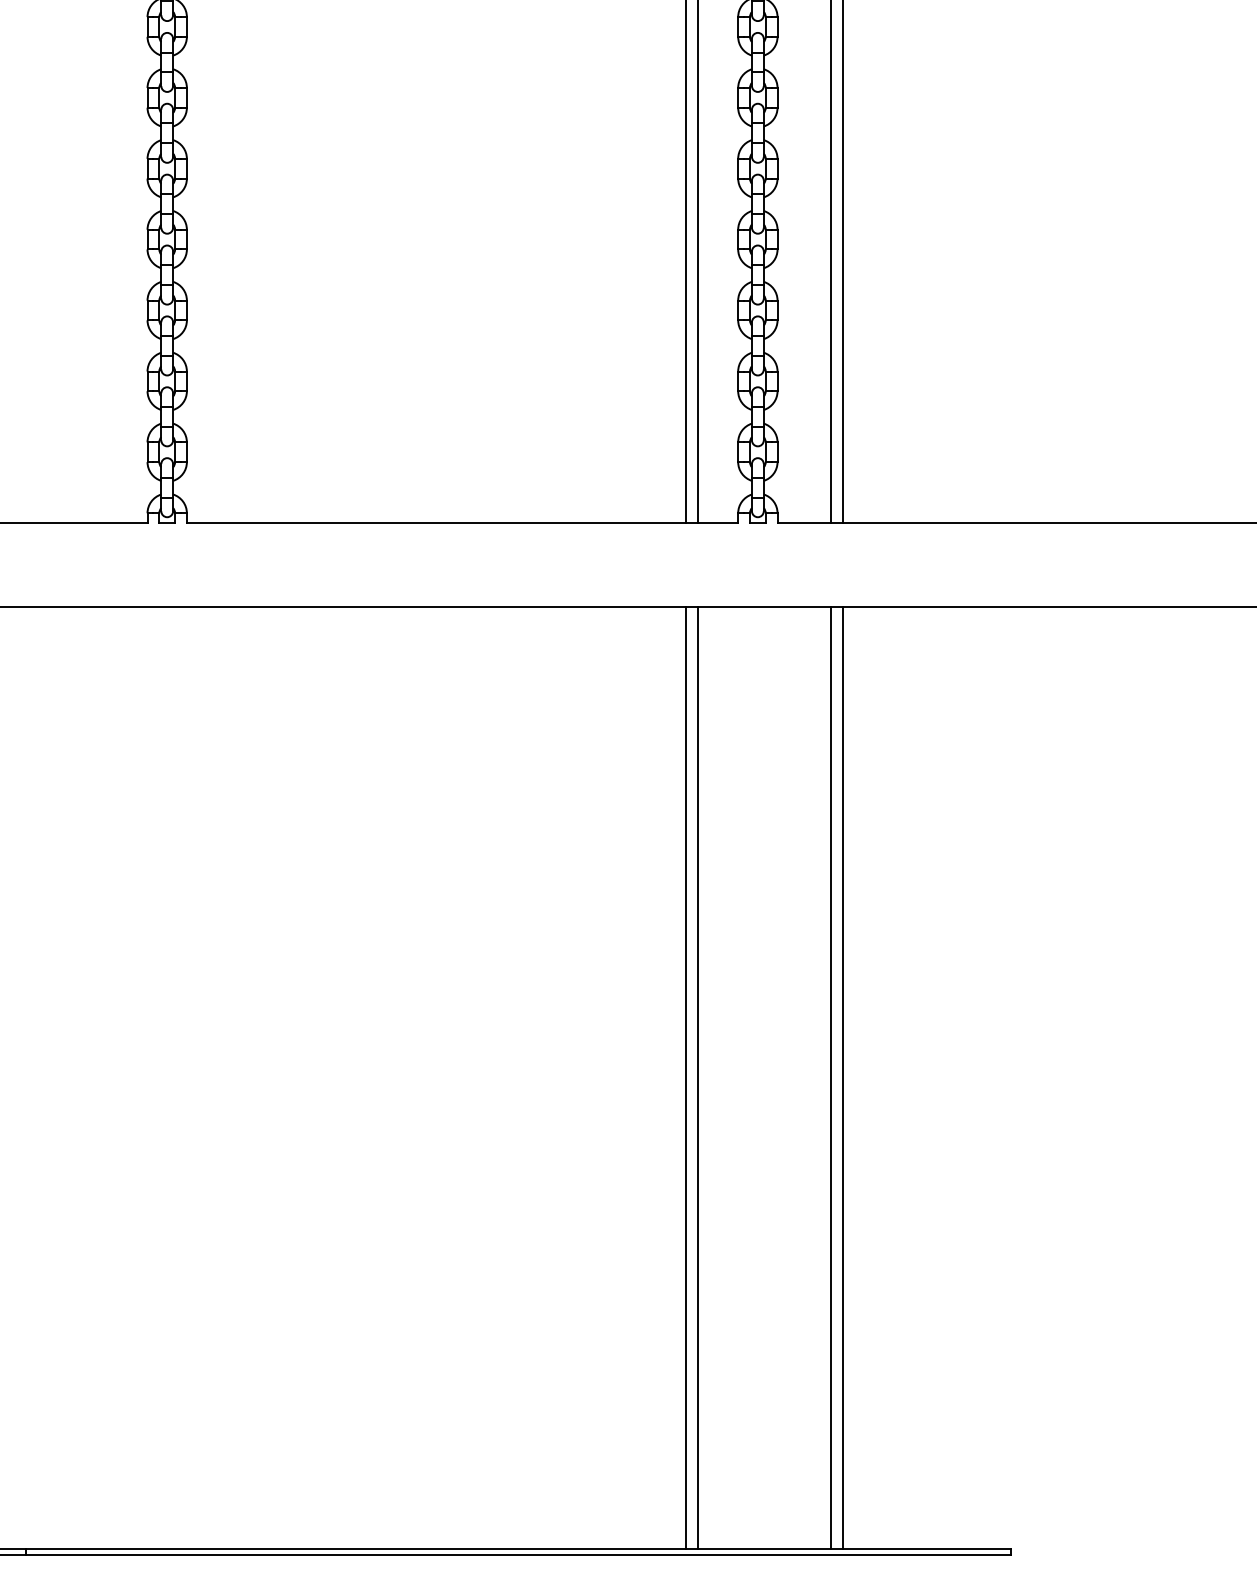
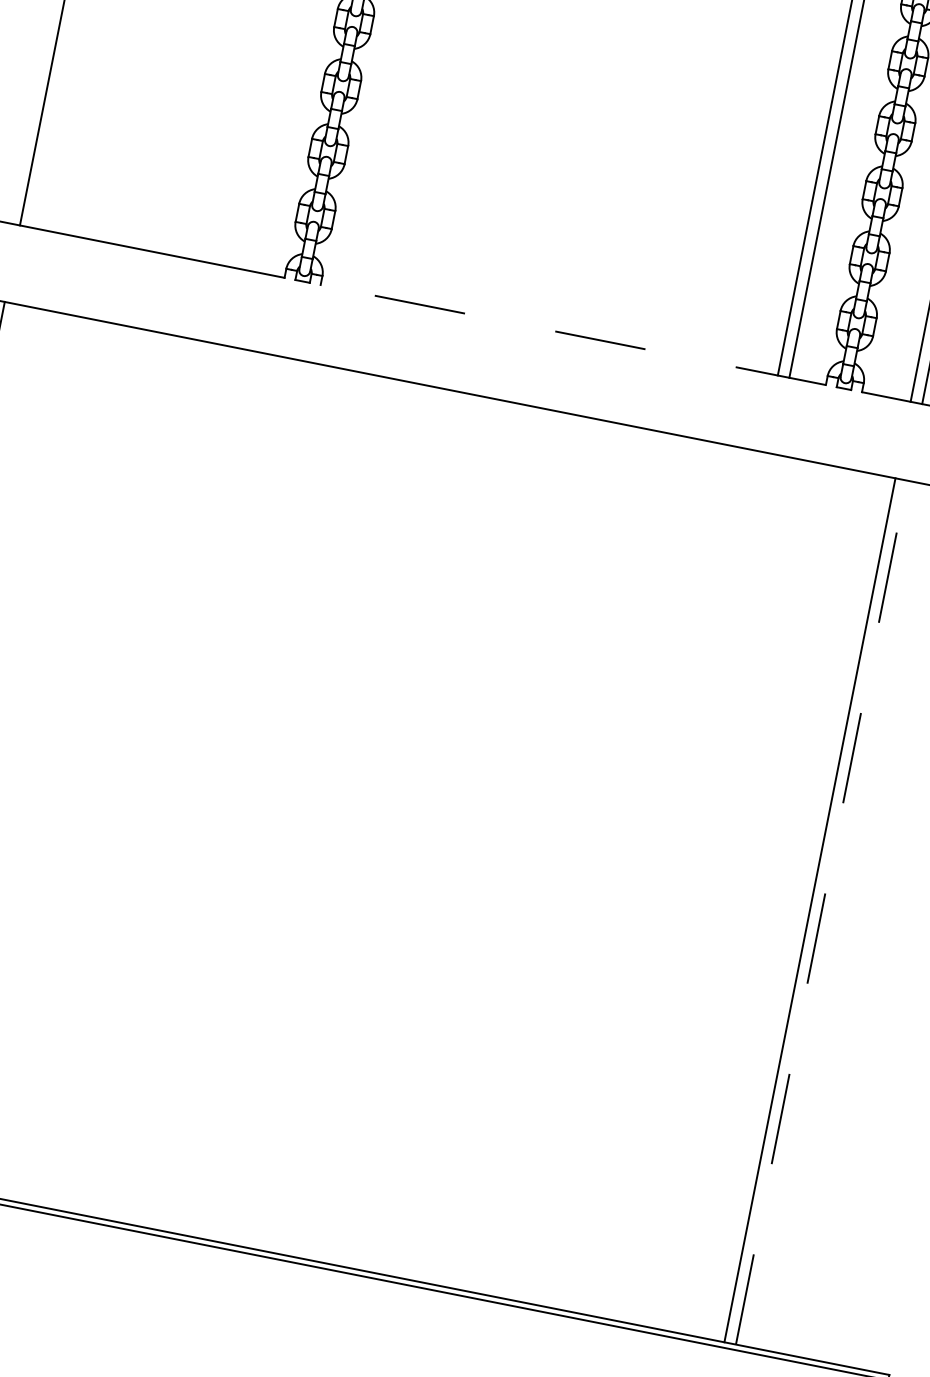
line: (462, 523) -> (573, 335), solid -> dashed
line: (685, 1077) -> (677, 883), removed
line: (698, 1077) -> (688, 885), removed
line: (843, 1077) -> (821, 912), solid -> dashed

